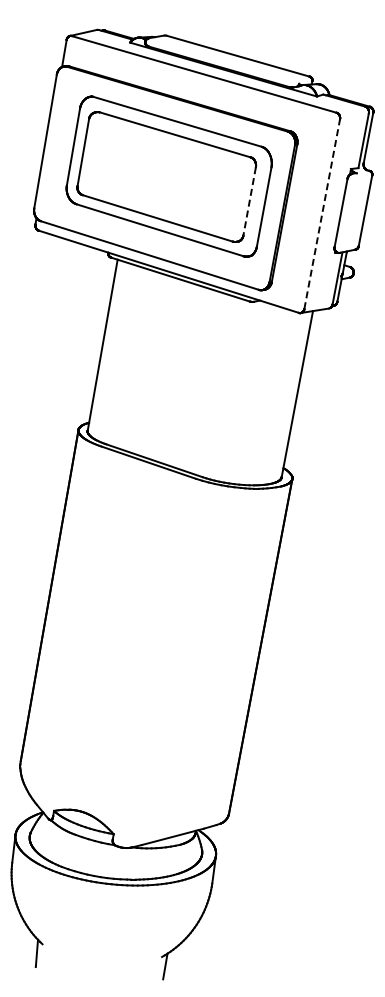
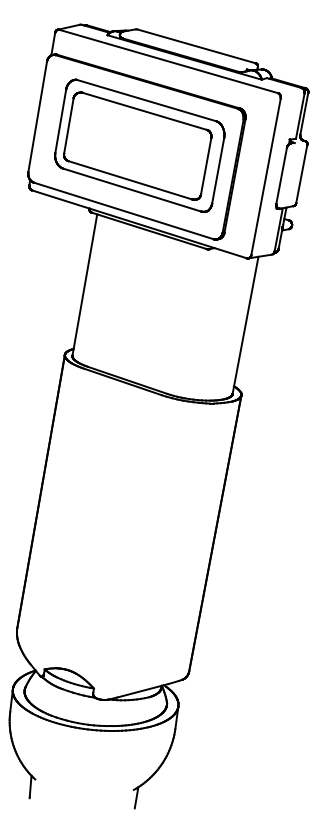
line: (249, 201) -> (206, 166), dashed -> solid
line: (322, 214) -> (266, 177), dashed -> solid

